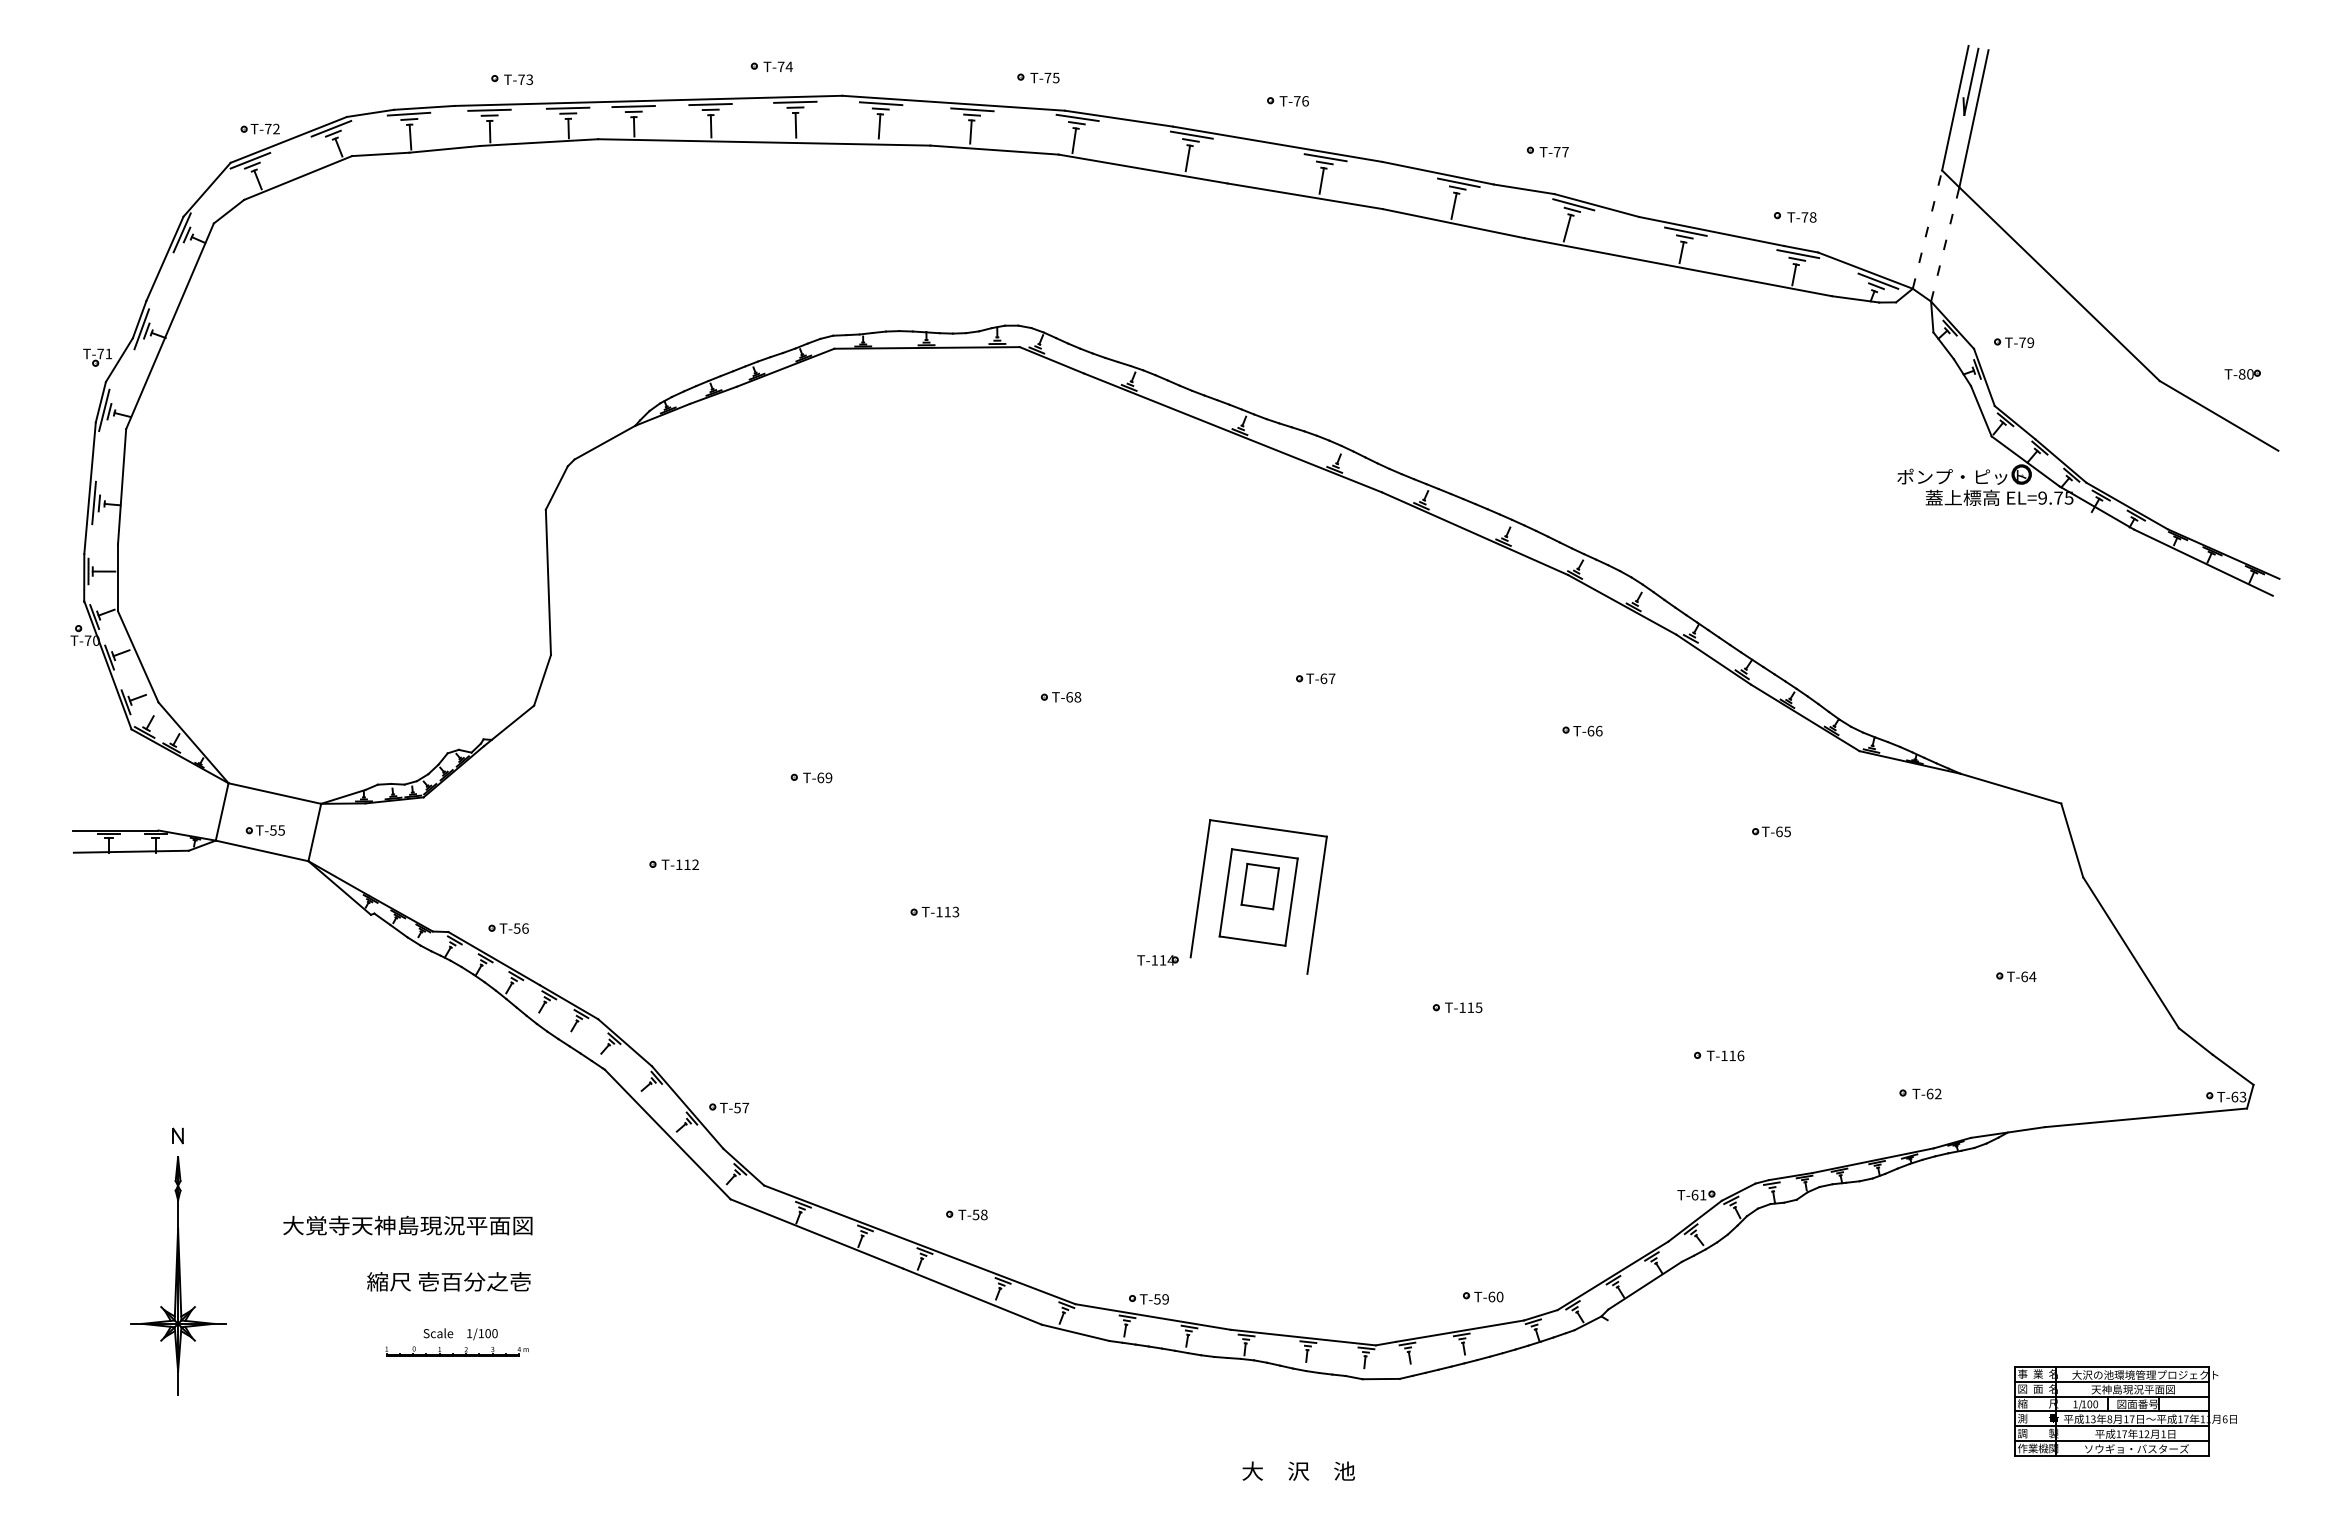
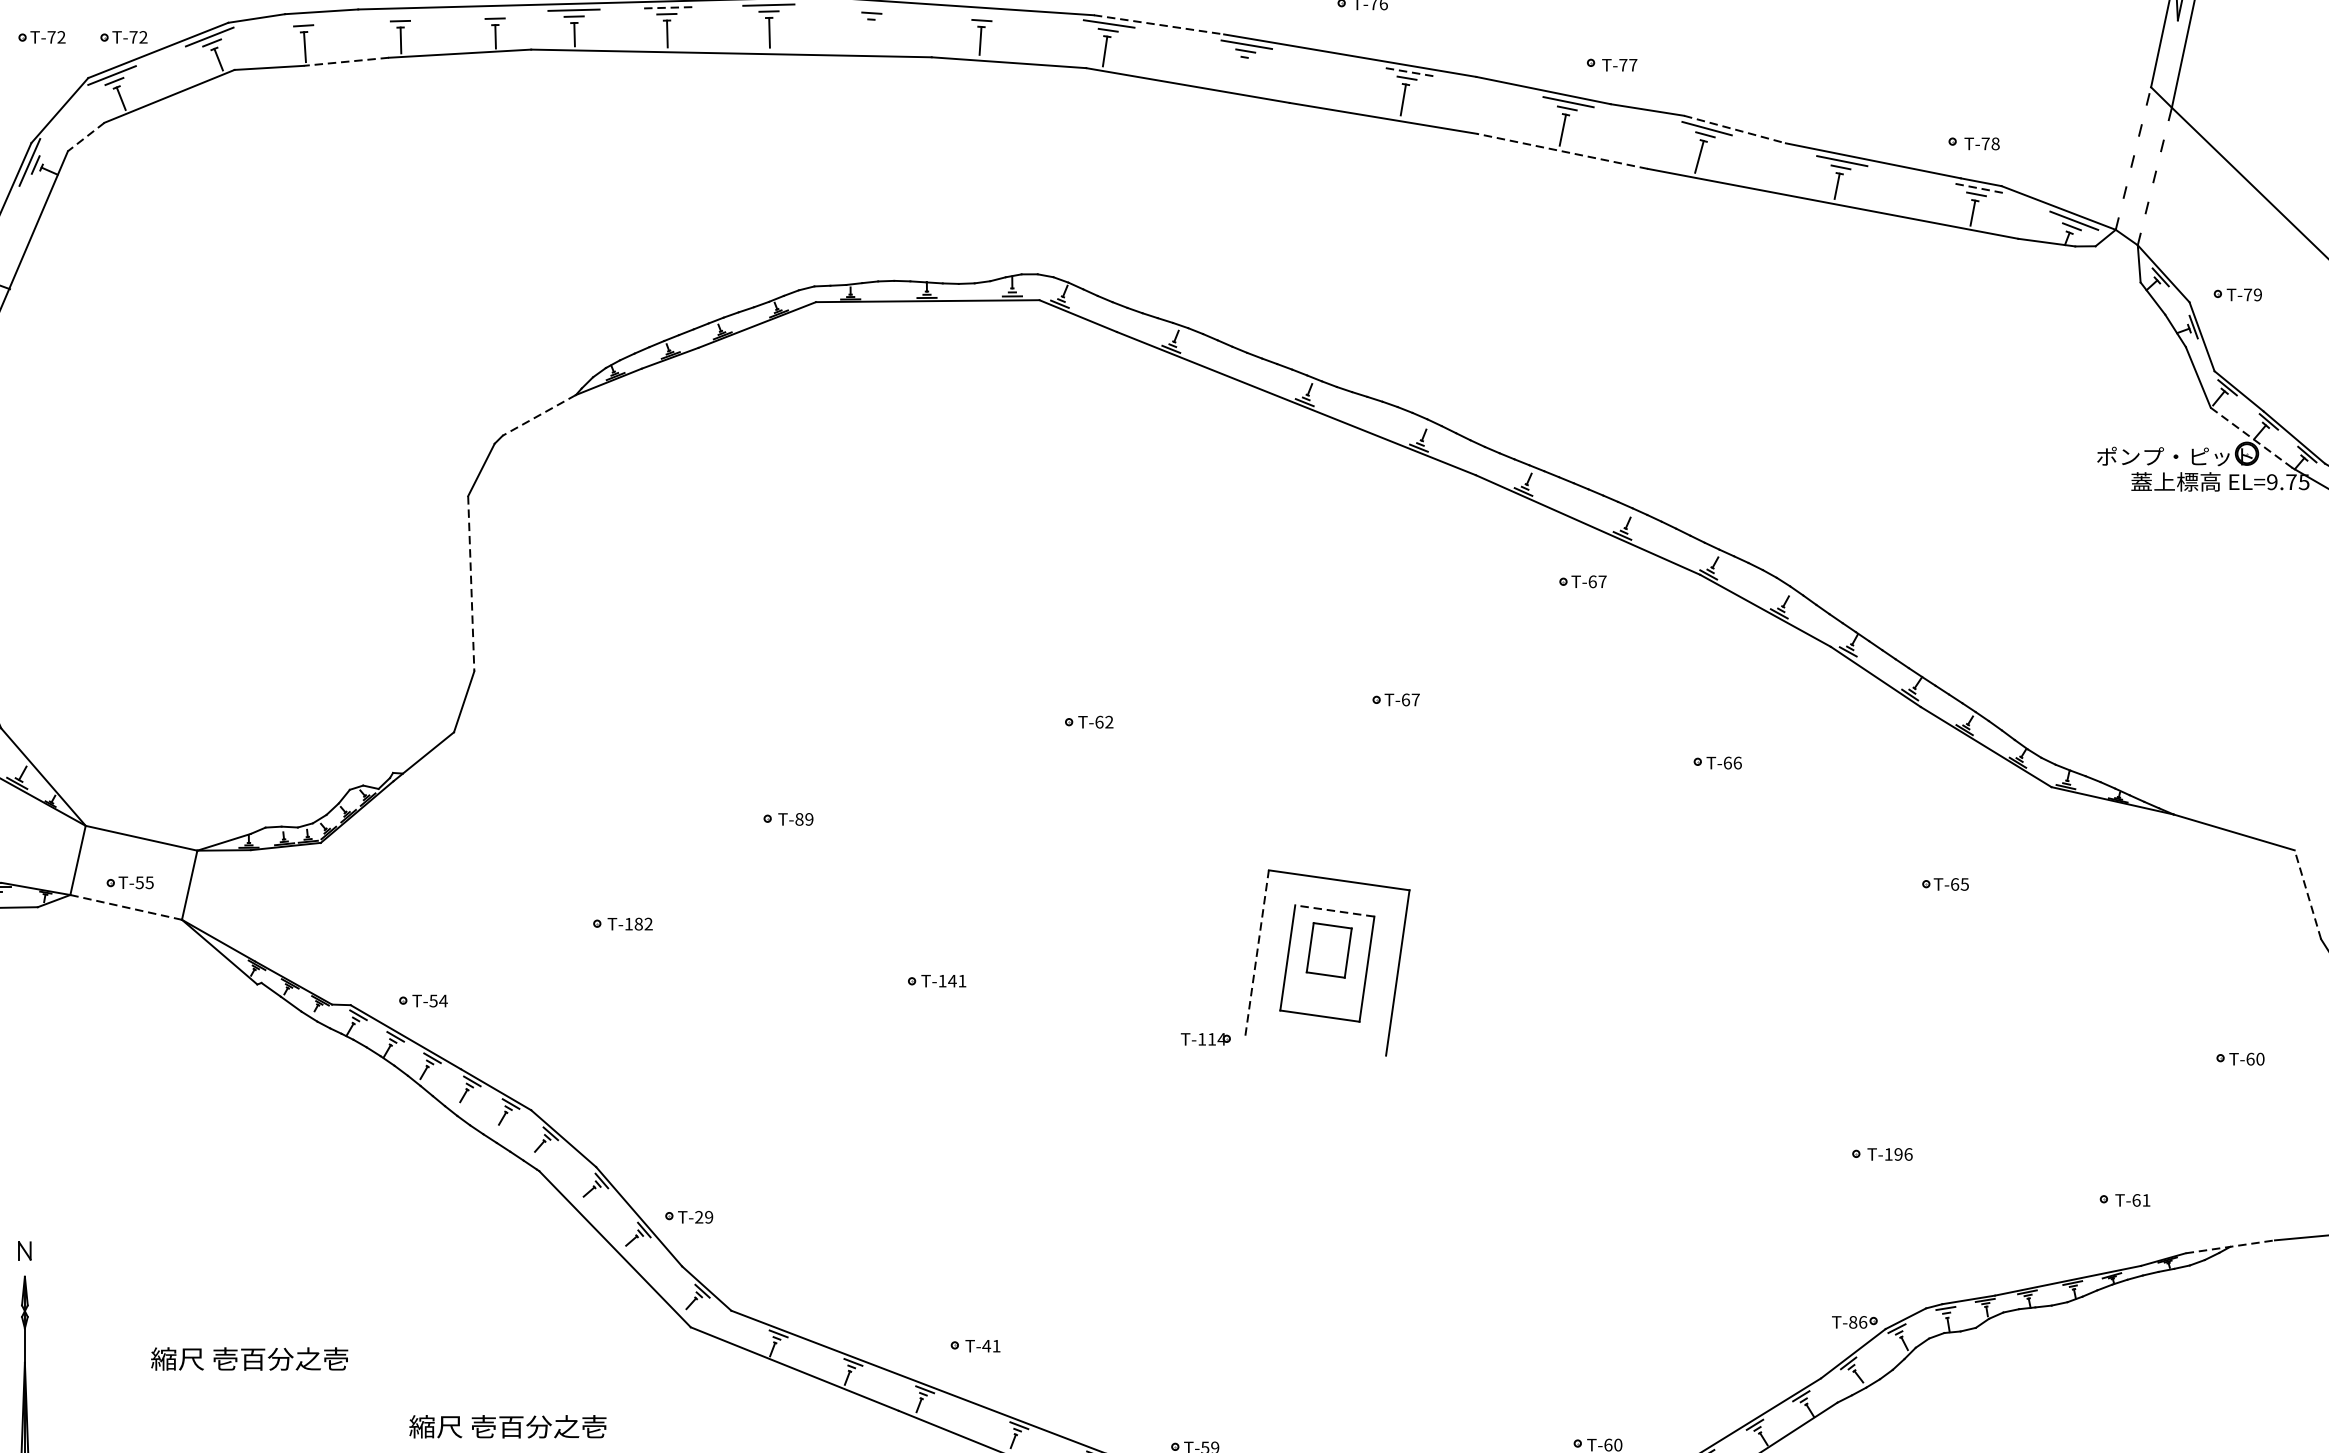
line: (880, 103) -> (871, 6), removed
line: (710, 104) -> (666, 7), solid -> dashed
line: (567, 107) -> (494, 11), removed
line: (489, 109) -> (400, 13), removed
line: (972, 109) -> (982, 13), removed
line: (408, 113) -> (302, 18), removed
line: (1119, 118) -> (1159, 24), solid -> dashed
line: (879, 126) -> (870, 34), removed
part: (191, 128) -> (41, 36), added
line: (444, 149) -> (346, 61), solid -> dashed
part: (1547, 151) -> (1611, 64), moved
line: (1325, 157) -> (1407, 71), solid -> dashed
line: (1187, 158) -> (1241, 72), removed
line: (1596, 205) -> (1734, 129), solid -> dashed
line: (228, 212) -> (85, 137), solid -> dashed
line: (1453, 223) -> (1562, 151), solid -> dashed
line: (1797, 254) -> (1976, 188), solid -> dashed
line: (604, 442) -> (538, 415), solid -> dashed
line: (2026, 461) -> (2252, 438), solid -> dashed
part: (1470, 580) -> (1582, 581), added
line: (548, 582) -> (471, 583), solid -> dashed
text: (1077, 697) -> (1108, 722), T-68 -> T-62
text: (820, 777) -> (799, 818), T-69 -> T-89
line: (2072, 839) -> (2308, 893), solid -> dashed
line: (262, 851) -> (126, 908), solid -> dashed
line: (1264, 853) -> (1334, 910), solid -> dashed
text: (687, 864) -> (638, 923), T-112 -> T-182
line: (1200, 888) -> (1257, 952), solid -> dashed
text: (951, 911) -> (957, 980), T-113 -> T-141
text: (525, 928) -> (443, 1000), T-56 -> T-54
text: (2032, 976) -> (2260, 1058), T-64 -> T-60
part: (1457, 1007) -> (1566, 1096), removed
text: (1732, 1055) -> (1898, 1153), T-116 -> T-196
text: (1938, 1093) -> (2146, 1199), T-62 -> T-61
text: (741, 1107) -> (703, 1216), T-57 -> T-29
line: (2008, 1132) -> (2231, 1246), solid -> dashed
text: (1698, 1194) -> (1857, 1321), T-61 -> T-86
text: (979, 1214) -> (990, 1345), T-58 -> T-41
text: (407, 1225) -> (301, 1358), 大覚寺天神島現況平面図 -> 縮尺 壱百分之壱
text: (448, 1281) -> (507, 1426), moved

